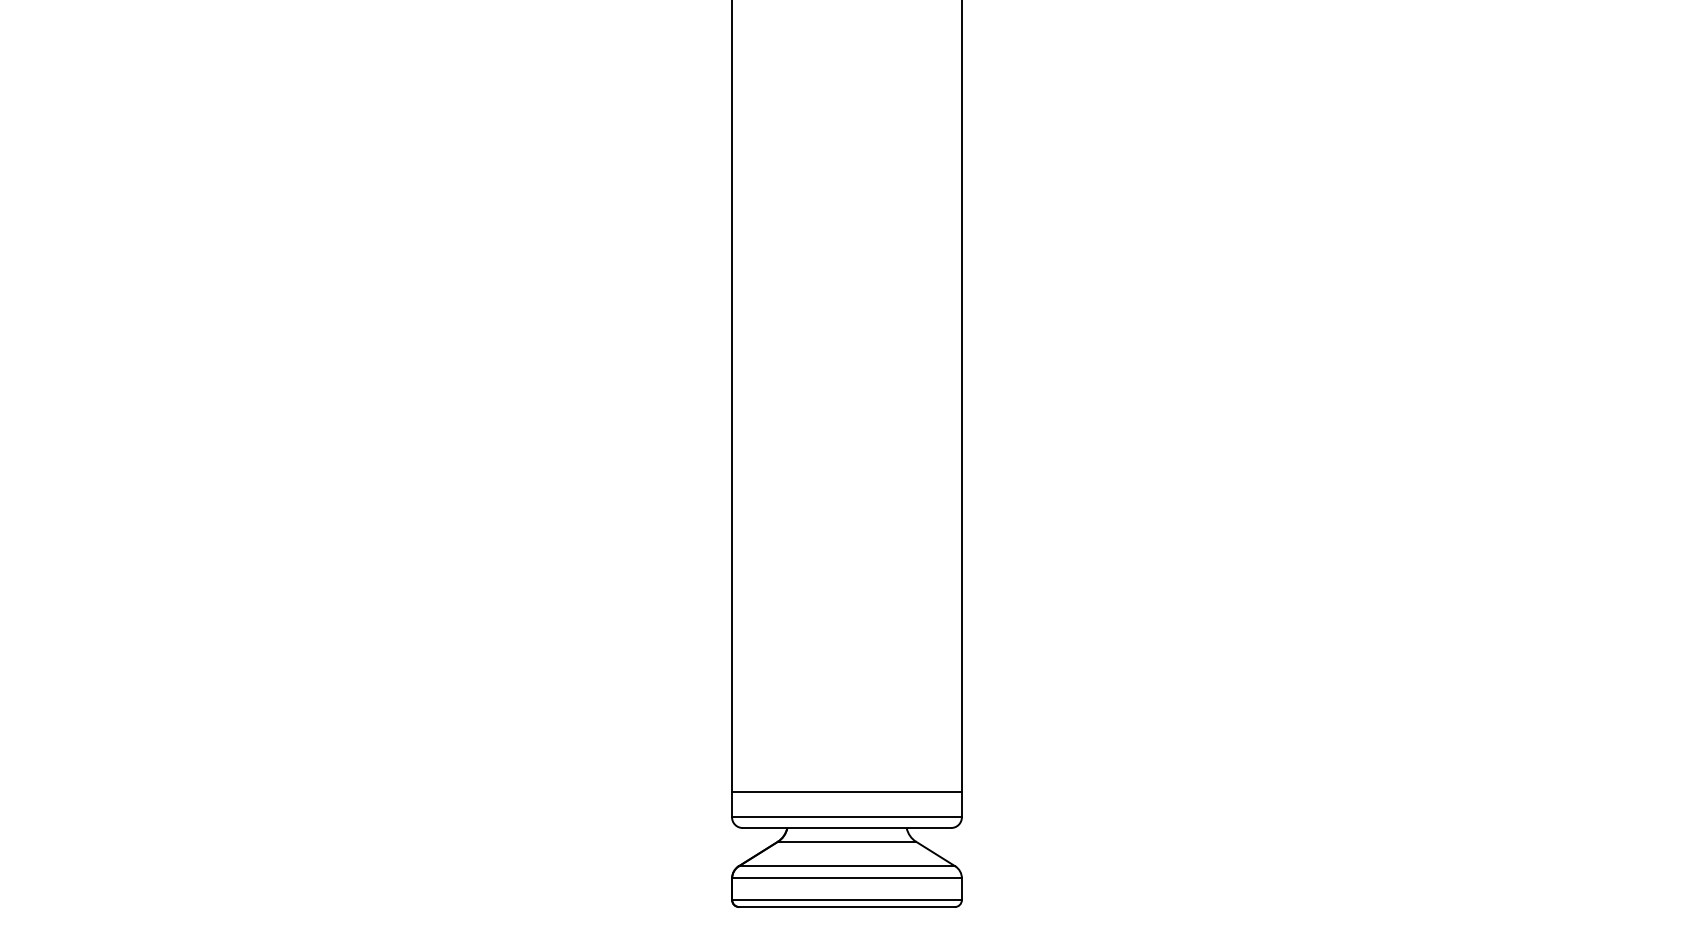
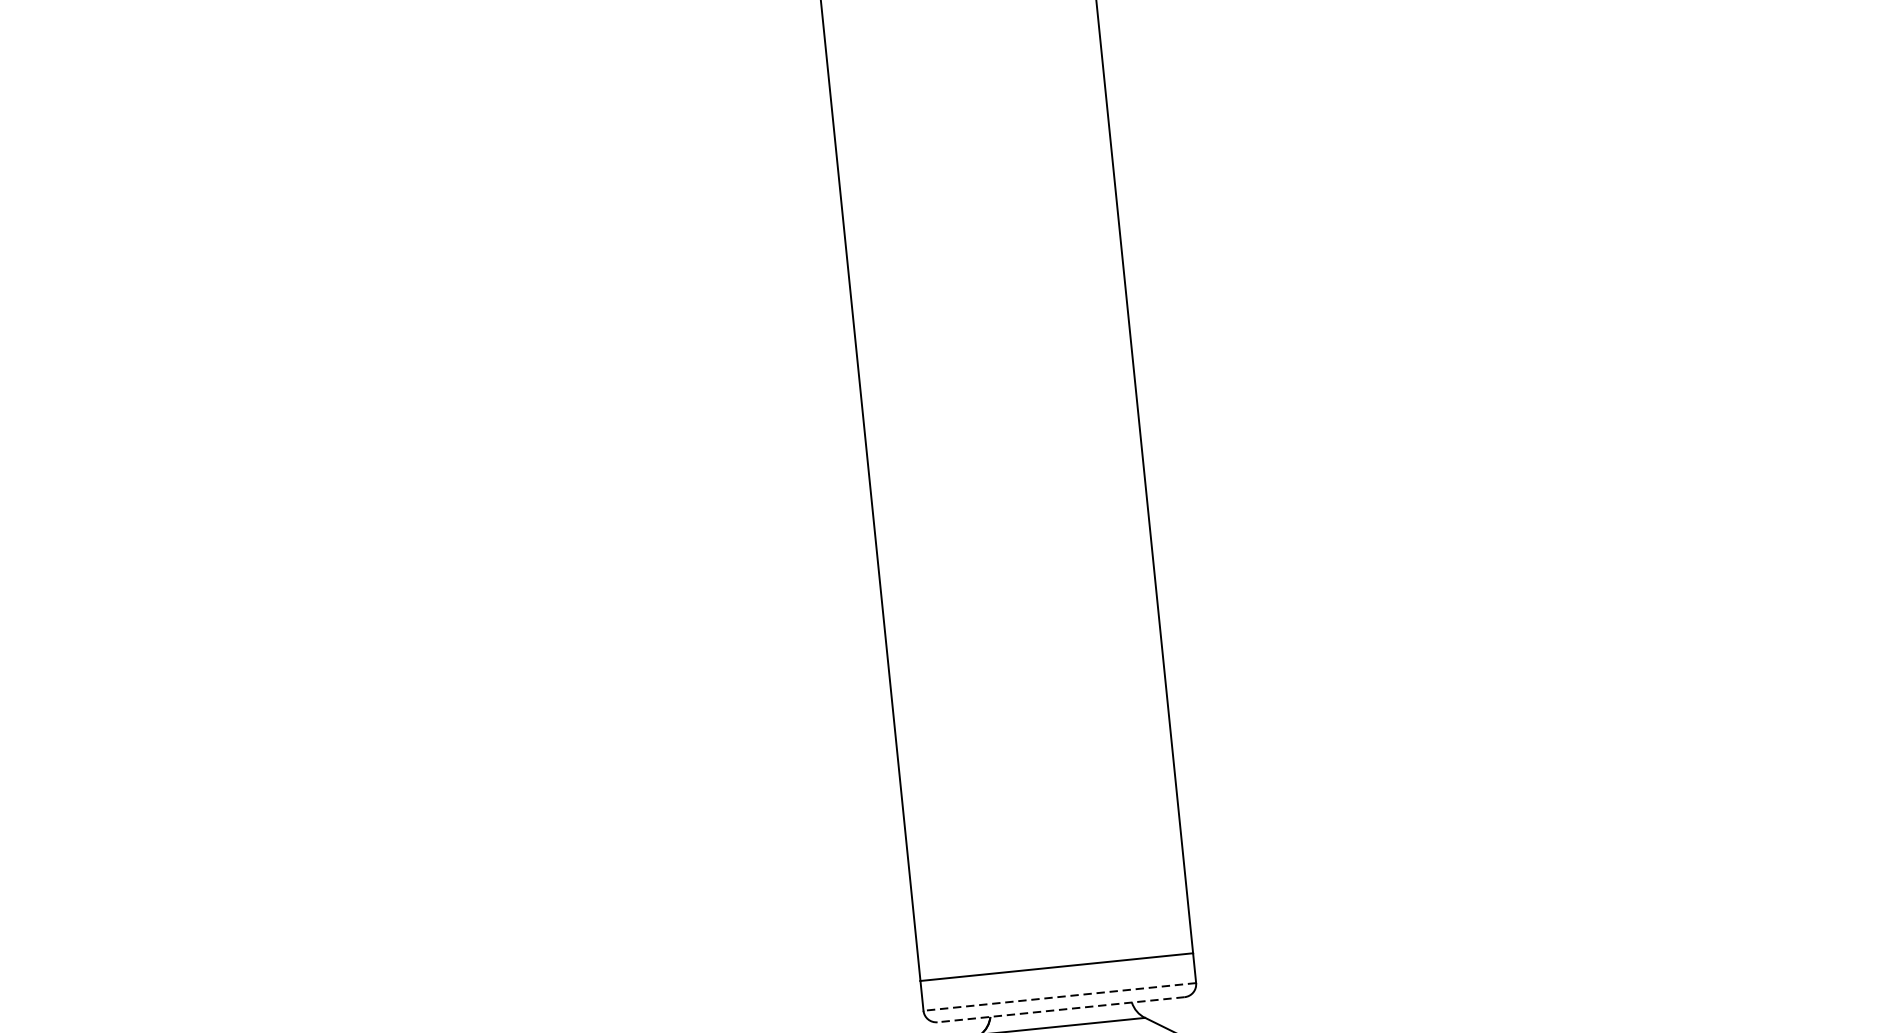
line: (846, 817) -> (1059, 997), solid -> dashed
line: (846, 828) -> (1060, 1010), solid -> dashed

